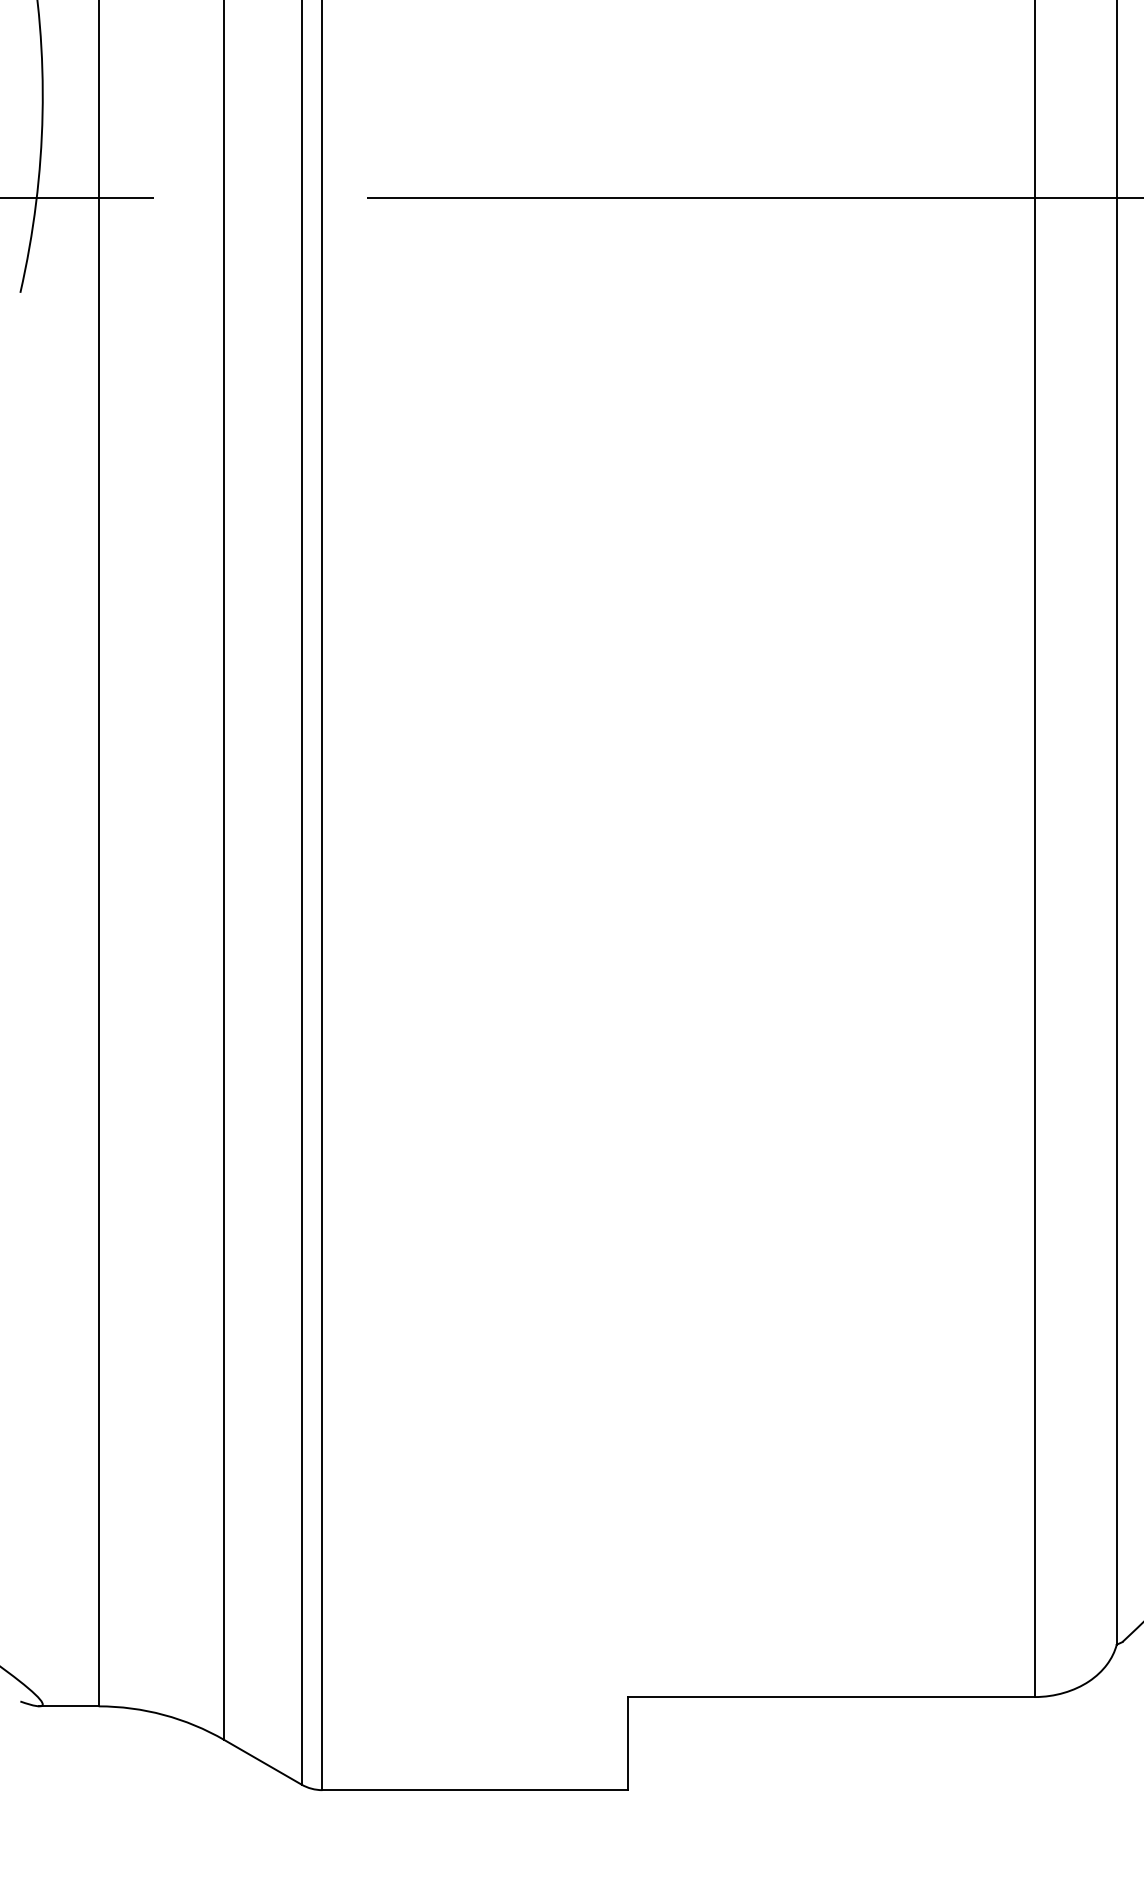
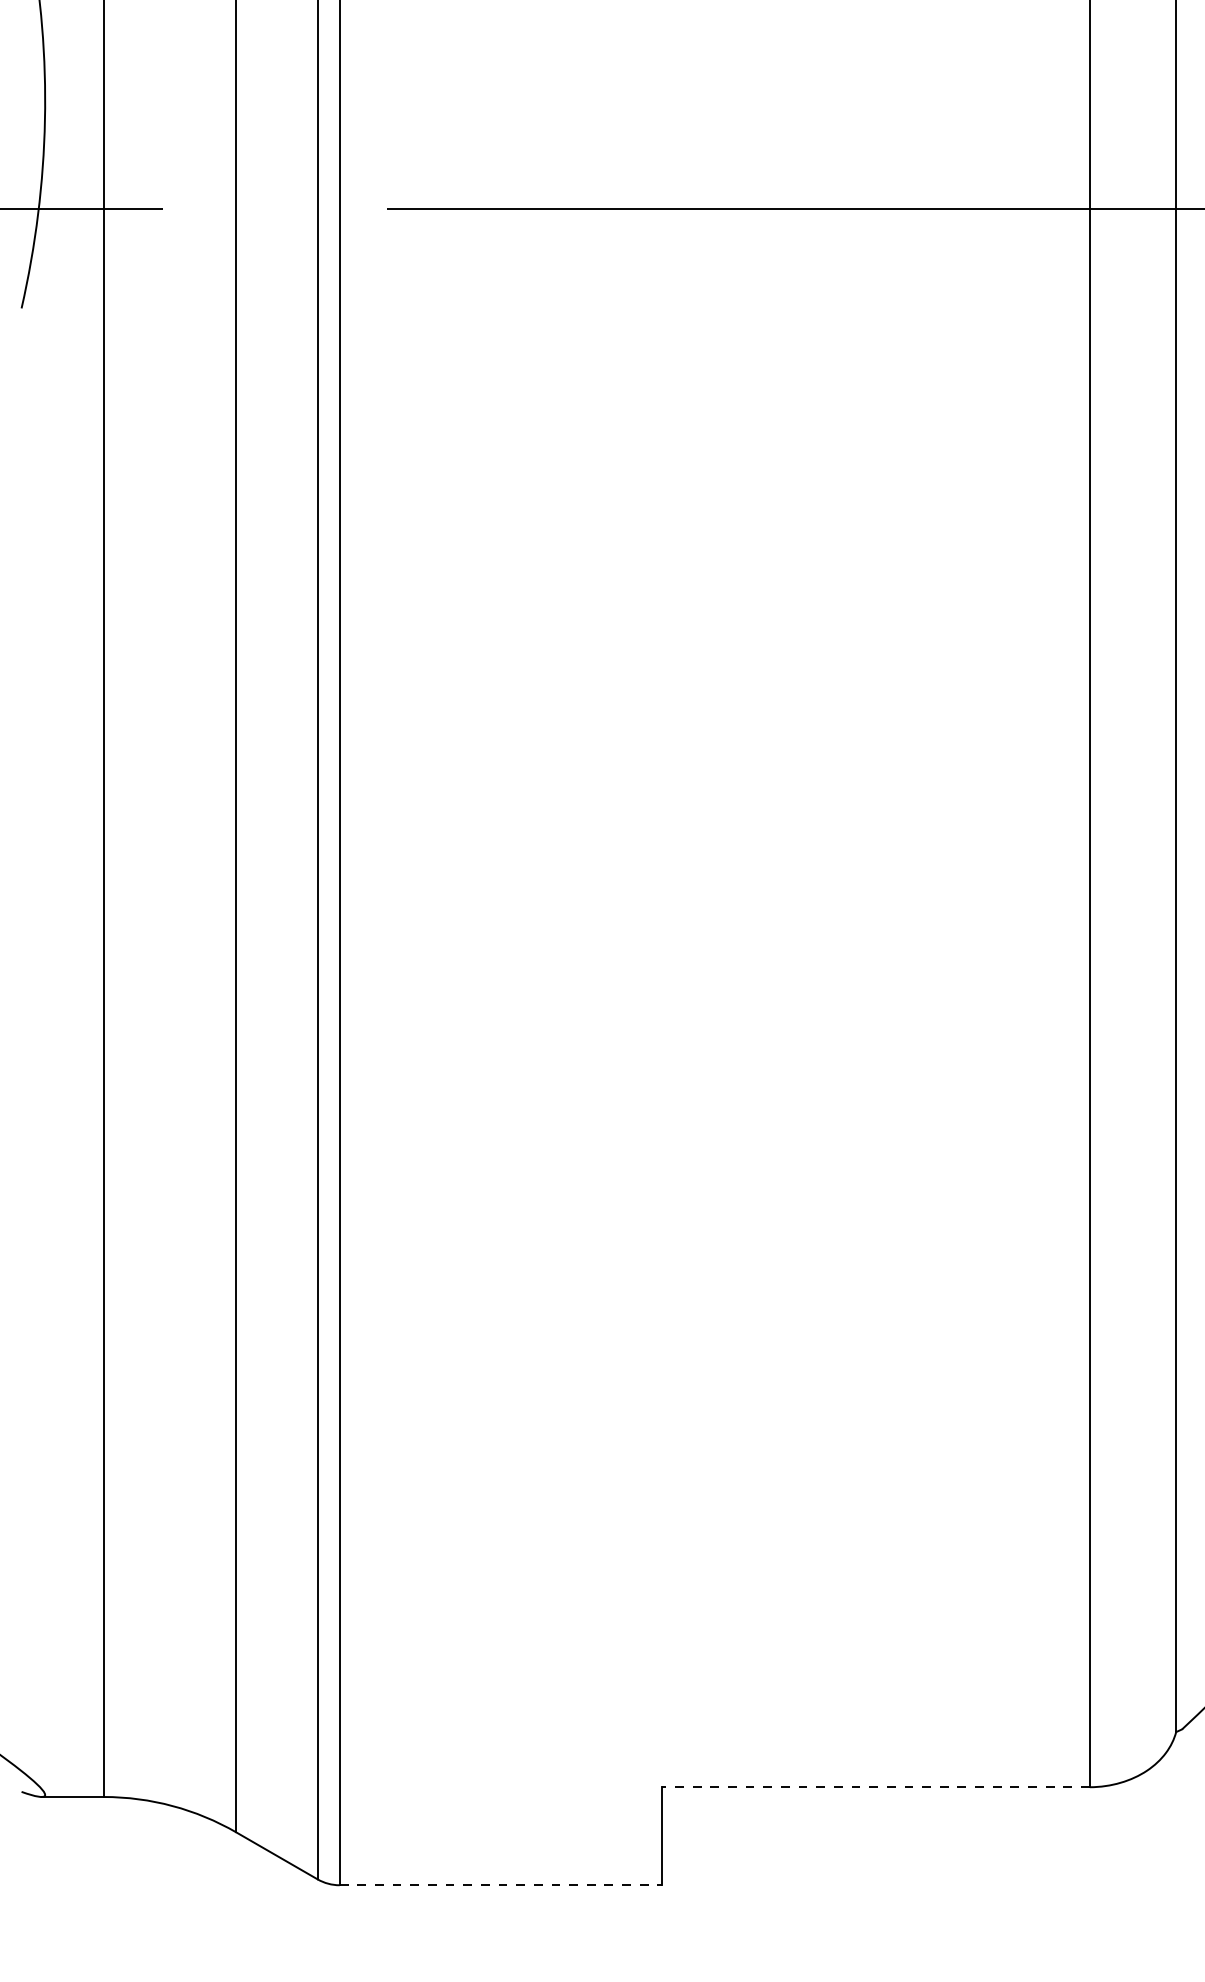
line: (831, 1697) -> (875, 1787), solid -> dashed
line: (475, 1790) -> (500, 1885), solid -> dashed

